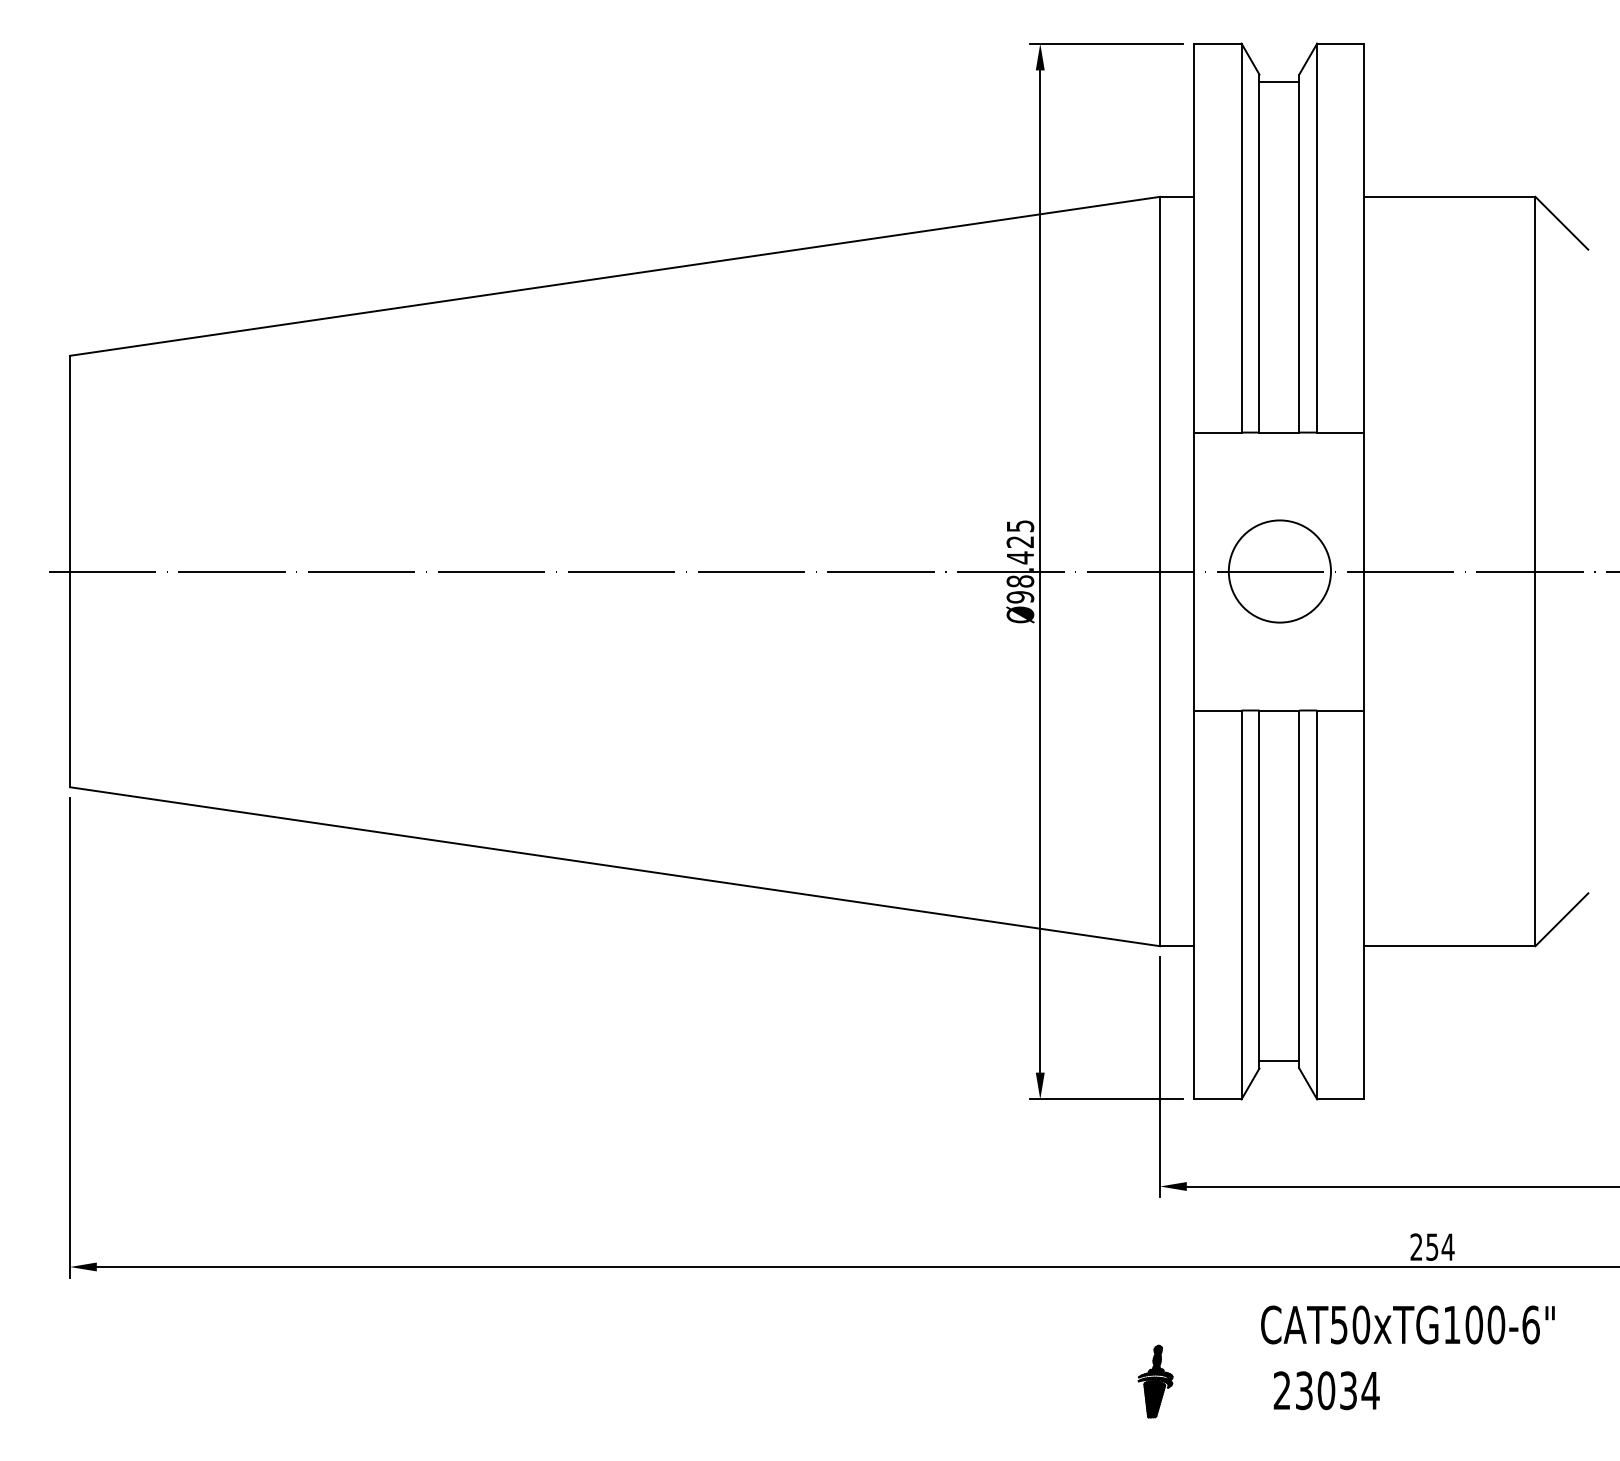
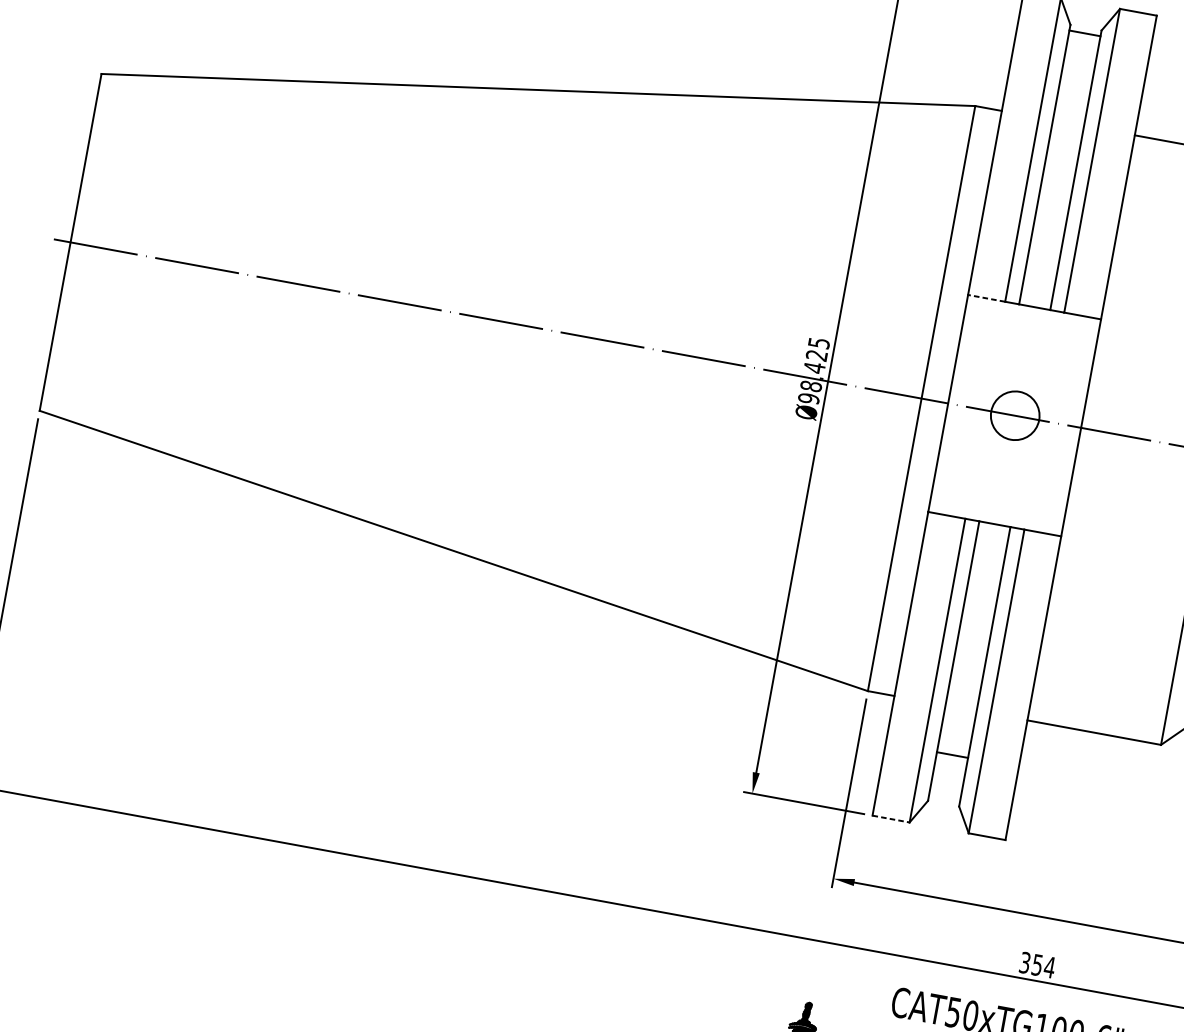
line: (1217, 432) -> (986, 298), solid -> dashed
circle: (1279, 571) -> (1014, 415), size x0.6
line: (1279, 1061) -> (952, 755), moved
line: (1217, 1099) -> (890, 819), solid -> dashed
text: (1416, 1246) -> (1025, 962), 254 -> 354

